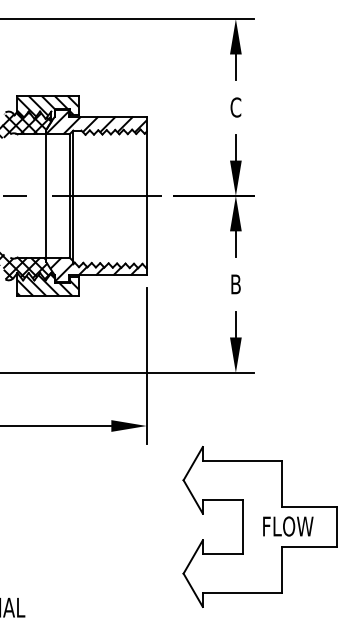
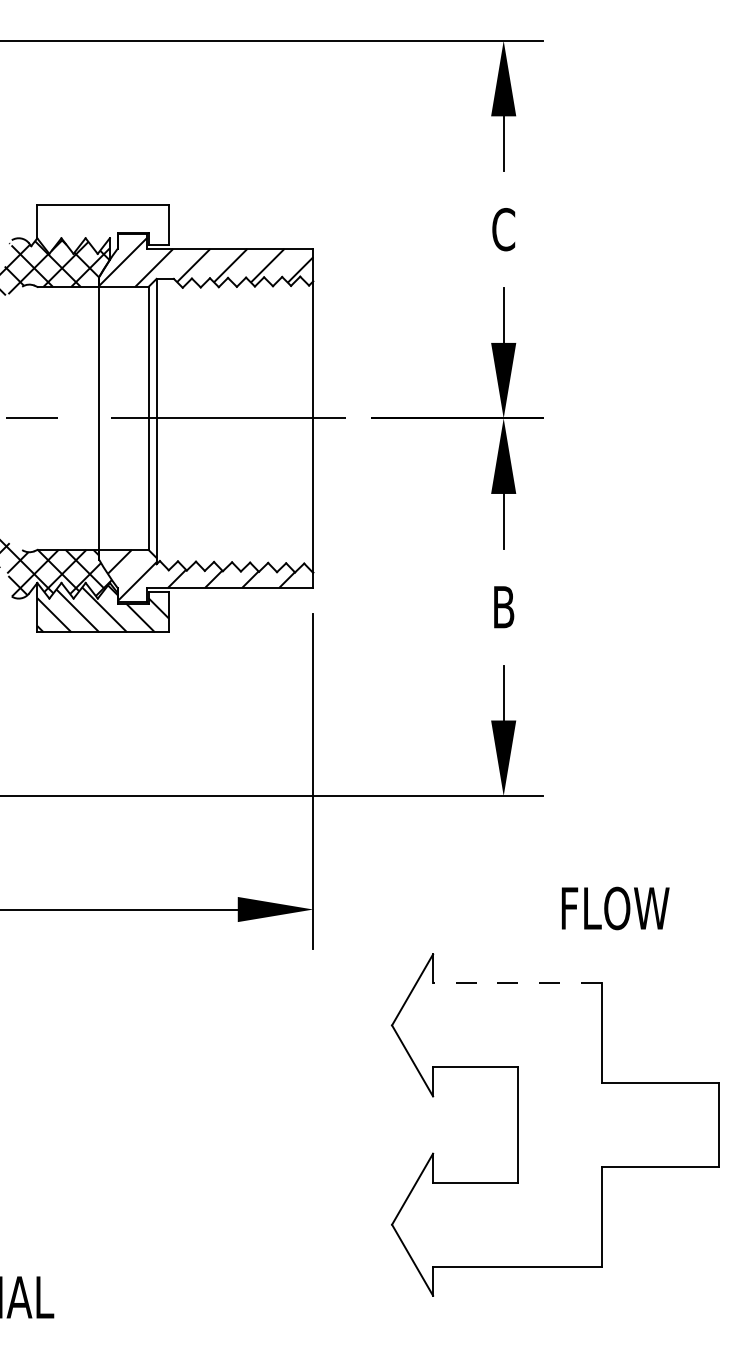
hatch: (48, 107) -> (103, 229), removed
line: (242, 460) -> (517, 983), solid -> dashed
text: (288, 526) -> (616, 908), moved

